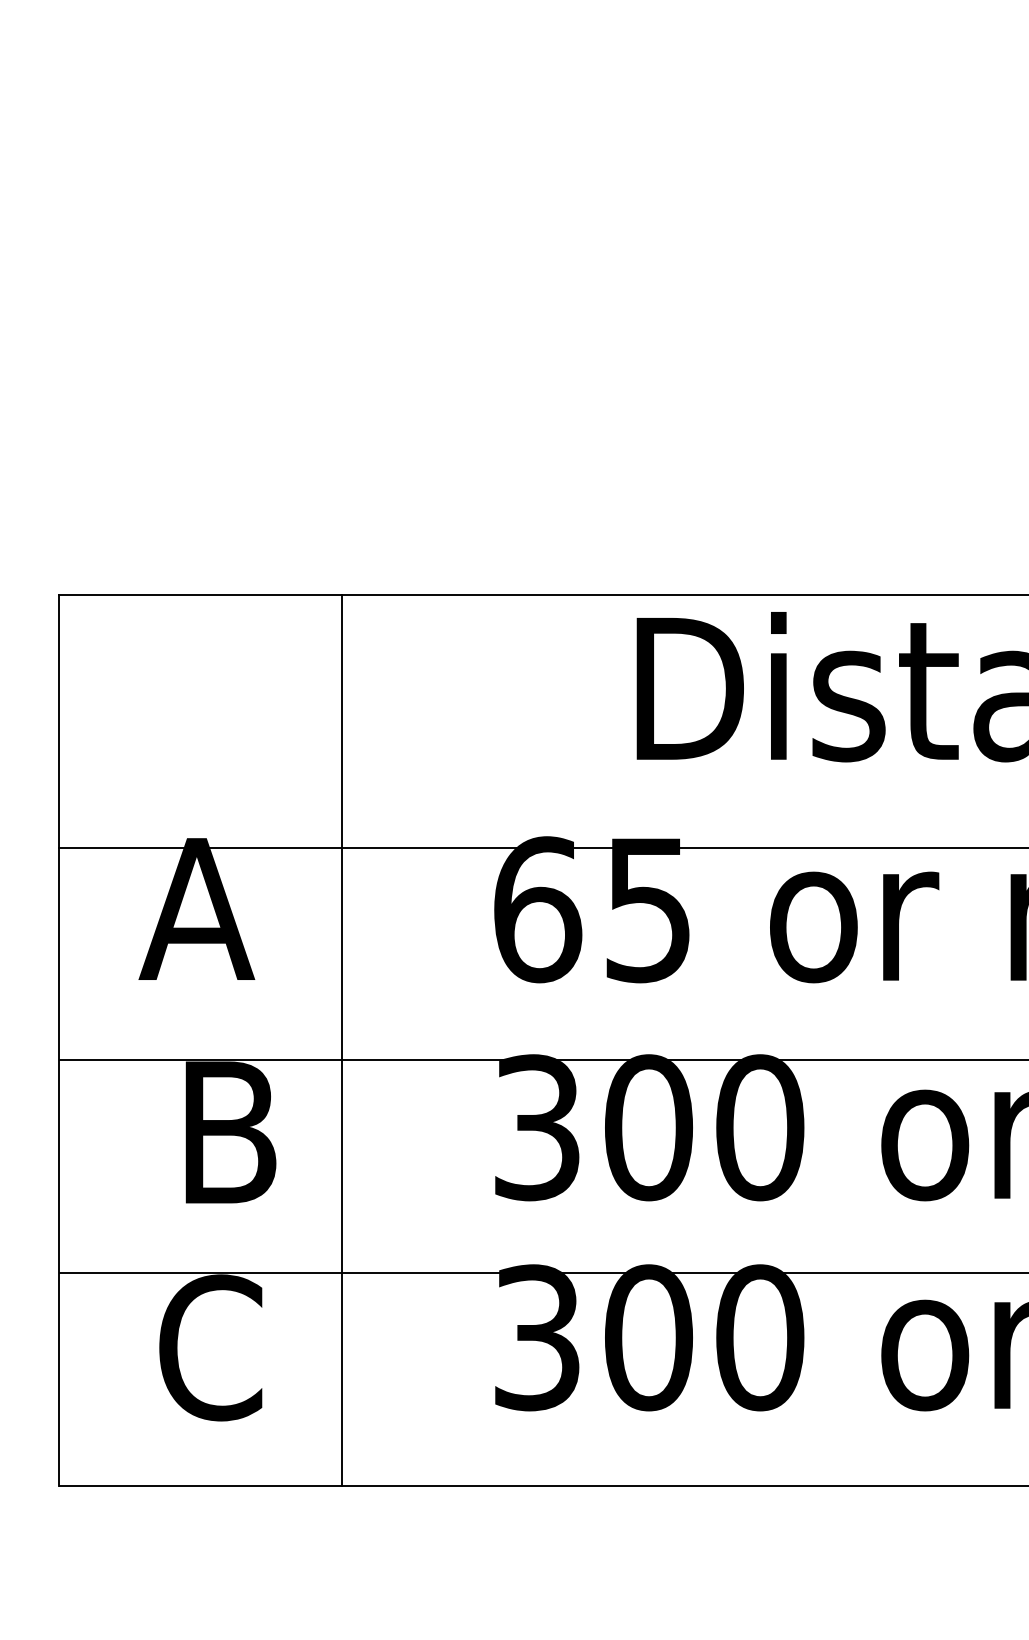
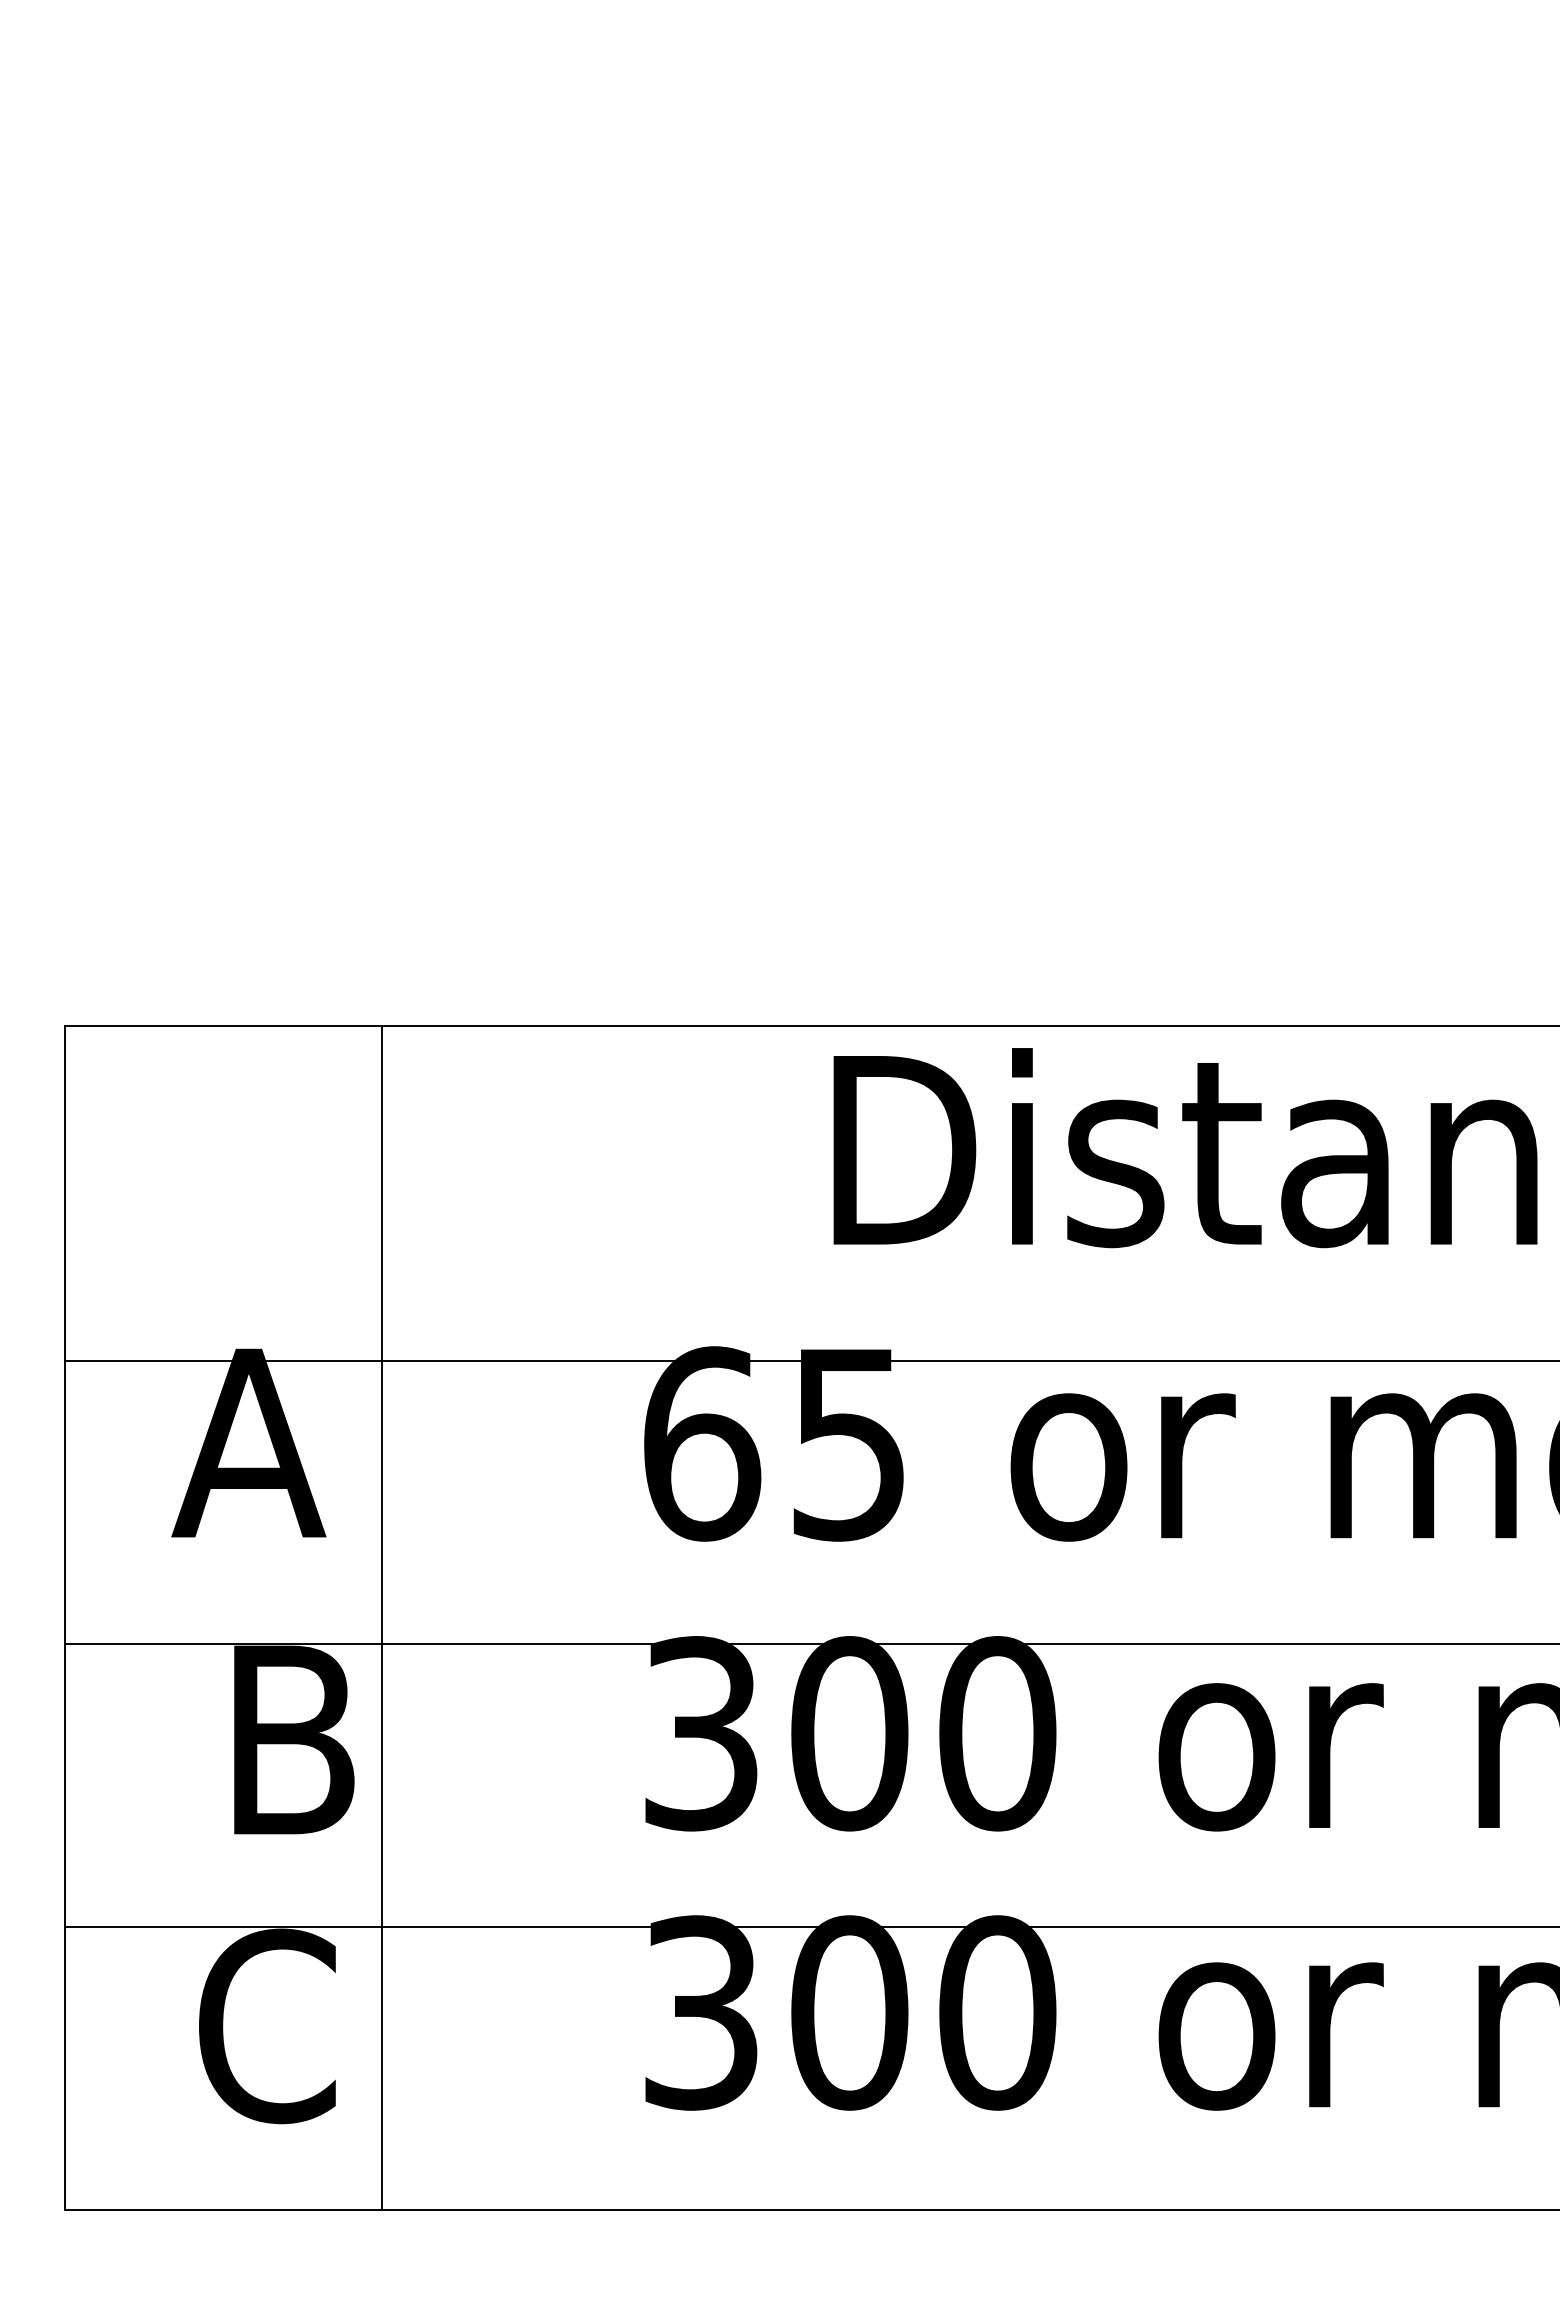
line: (342, 1040) -> (382, 1617), moved

